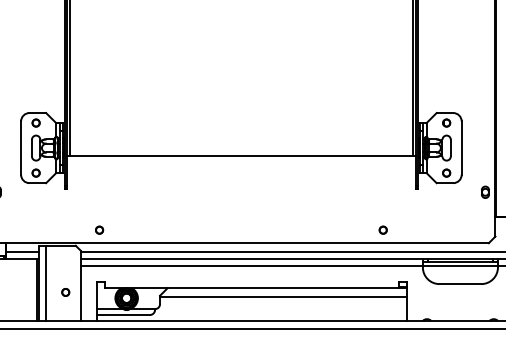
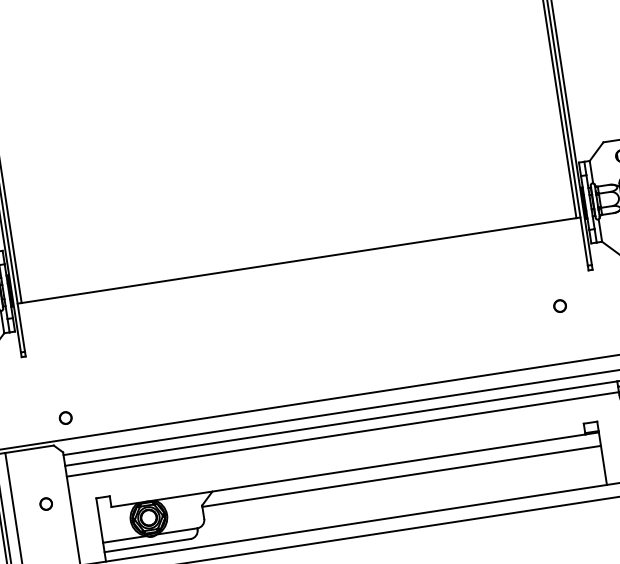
part: (99, 229) -> (65, 416), moved
part: (382, 229) -> (558, 305), moved
part: (65, 292) -> (45, 504), moved

